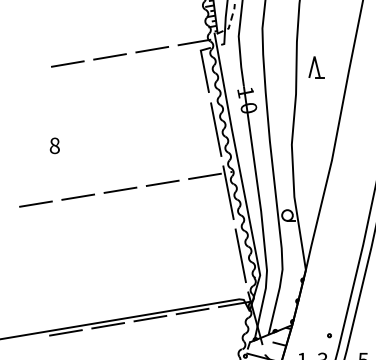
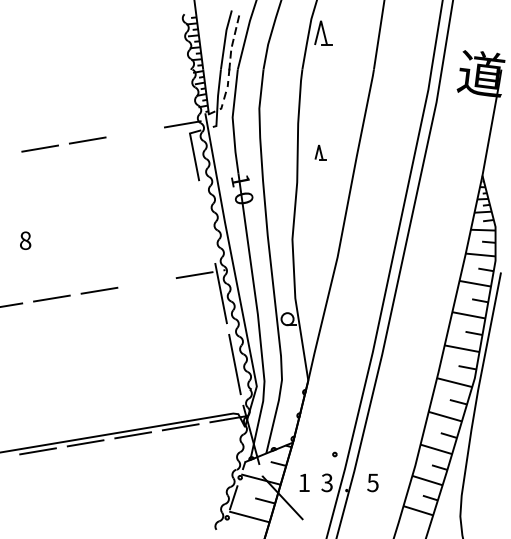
line: (151, 49) -> (134, 132), removed
part: (316, 67) -> (320, 152), size x0.6
line: (216, 129) -> (207, 222), removed
line: (162, 182) -> (146, 282), removed

